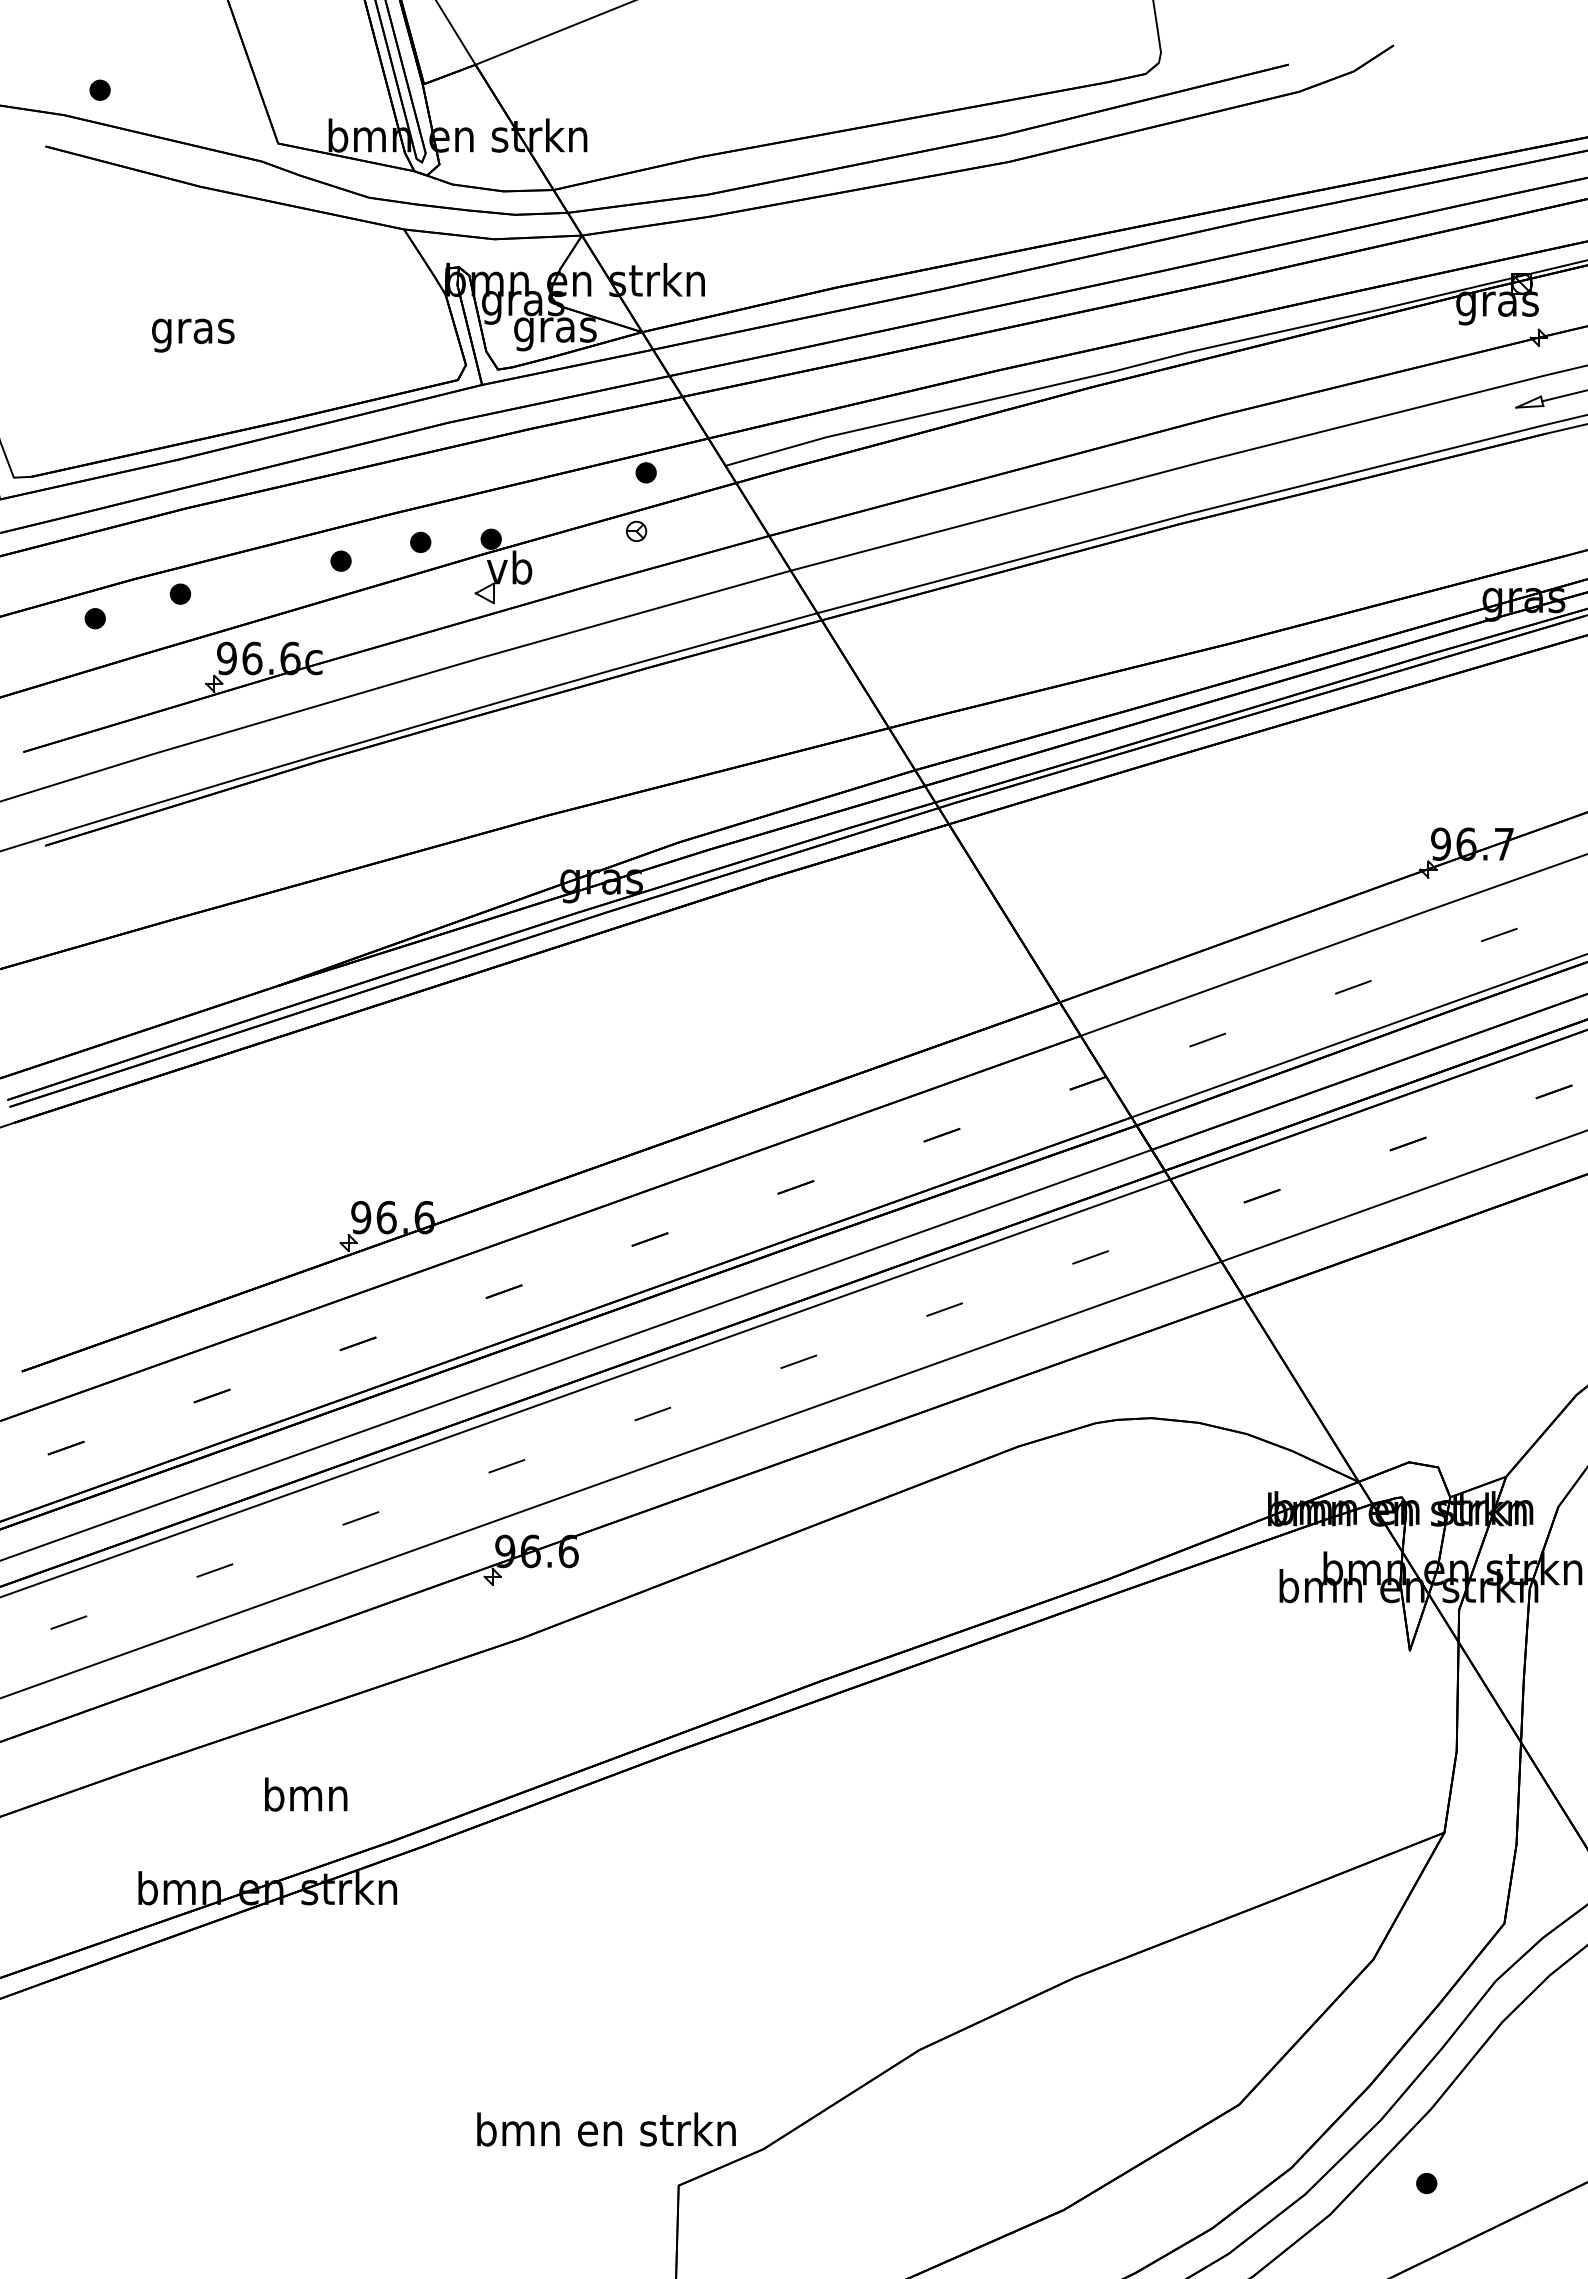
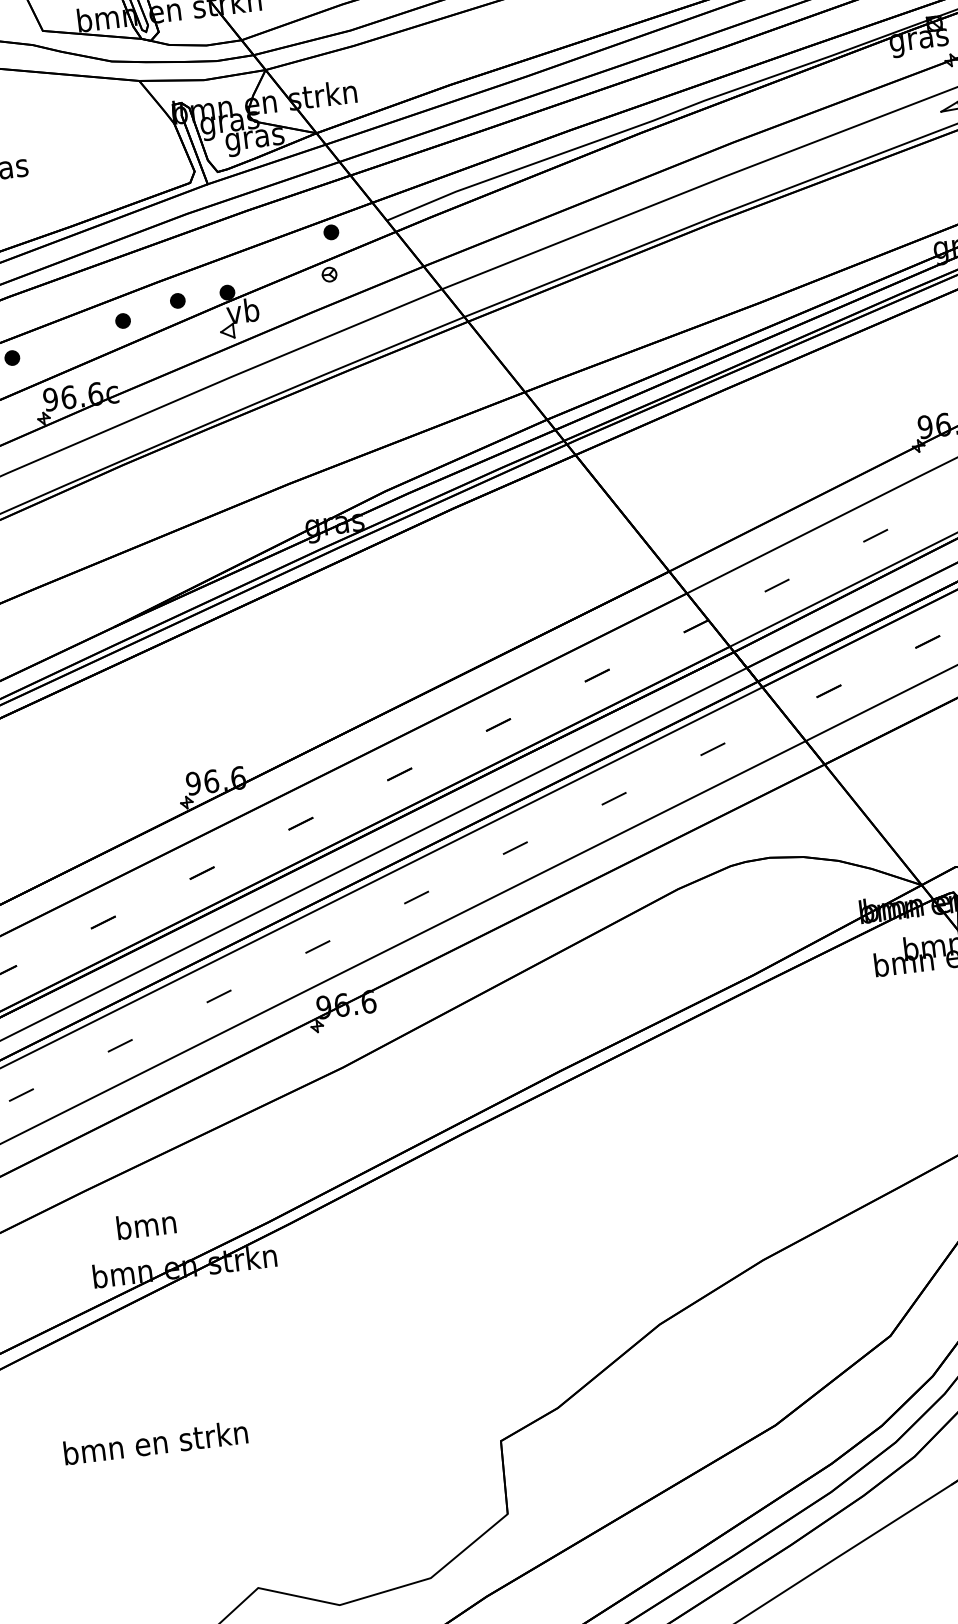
text: (306, 1794) -> (146, 1224), moved
text: (606, 2129) -> (155, 1442), moved

